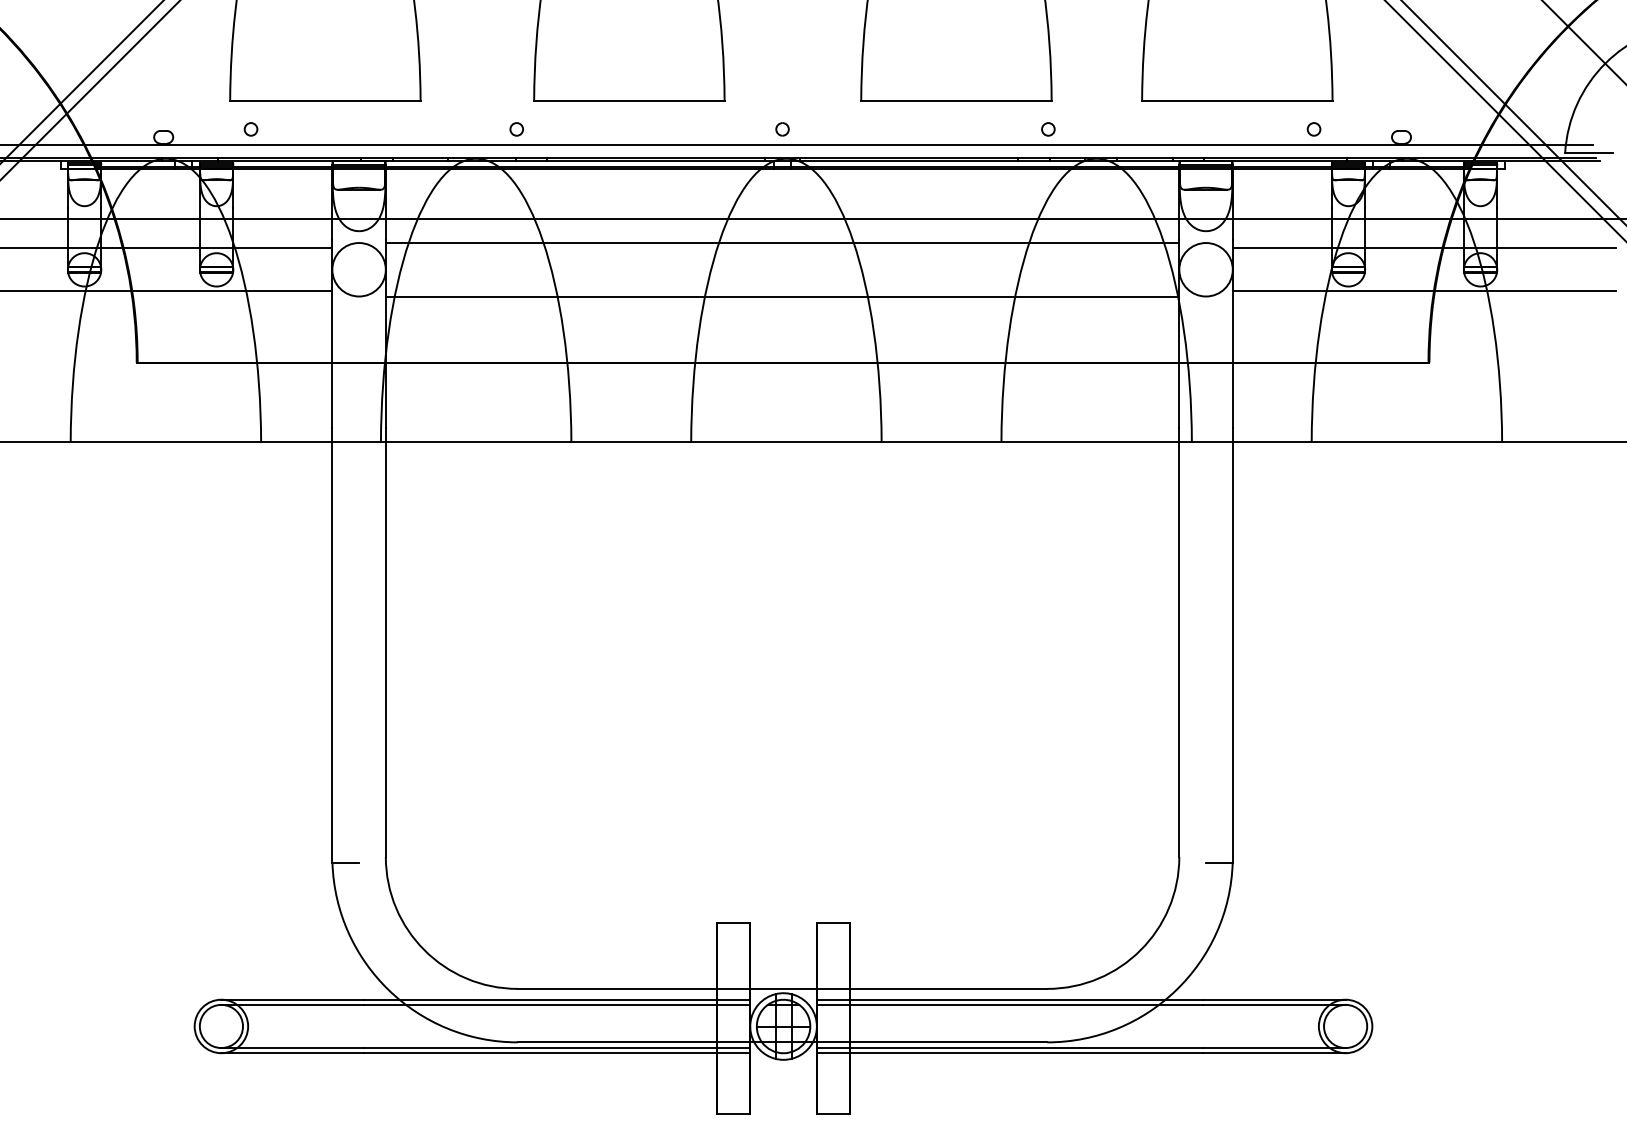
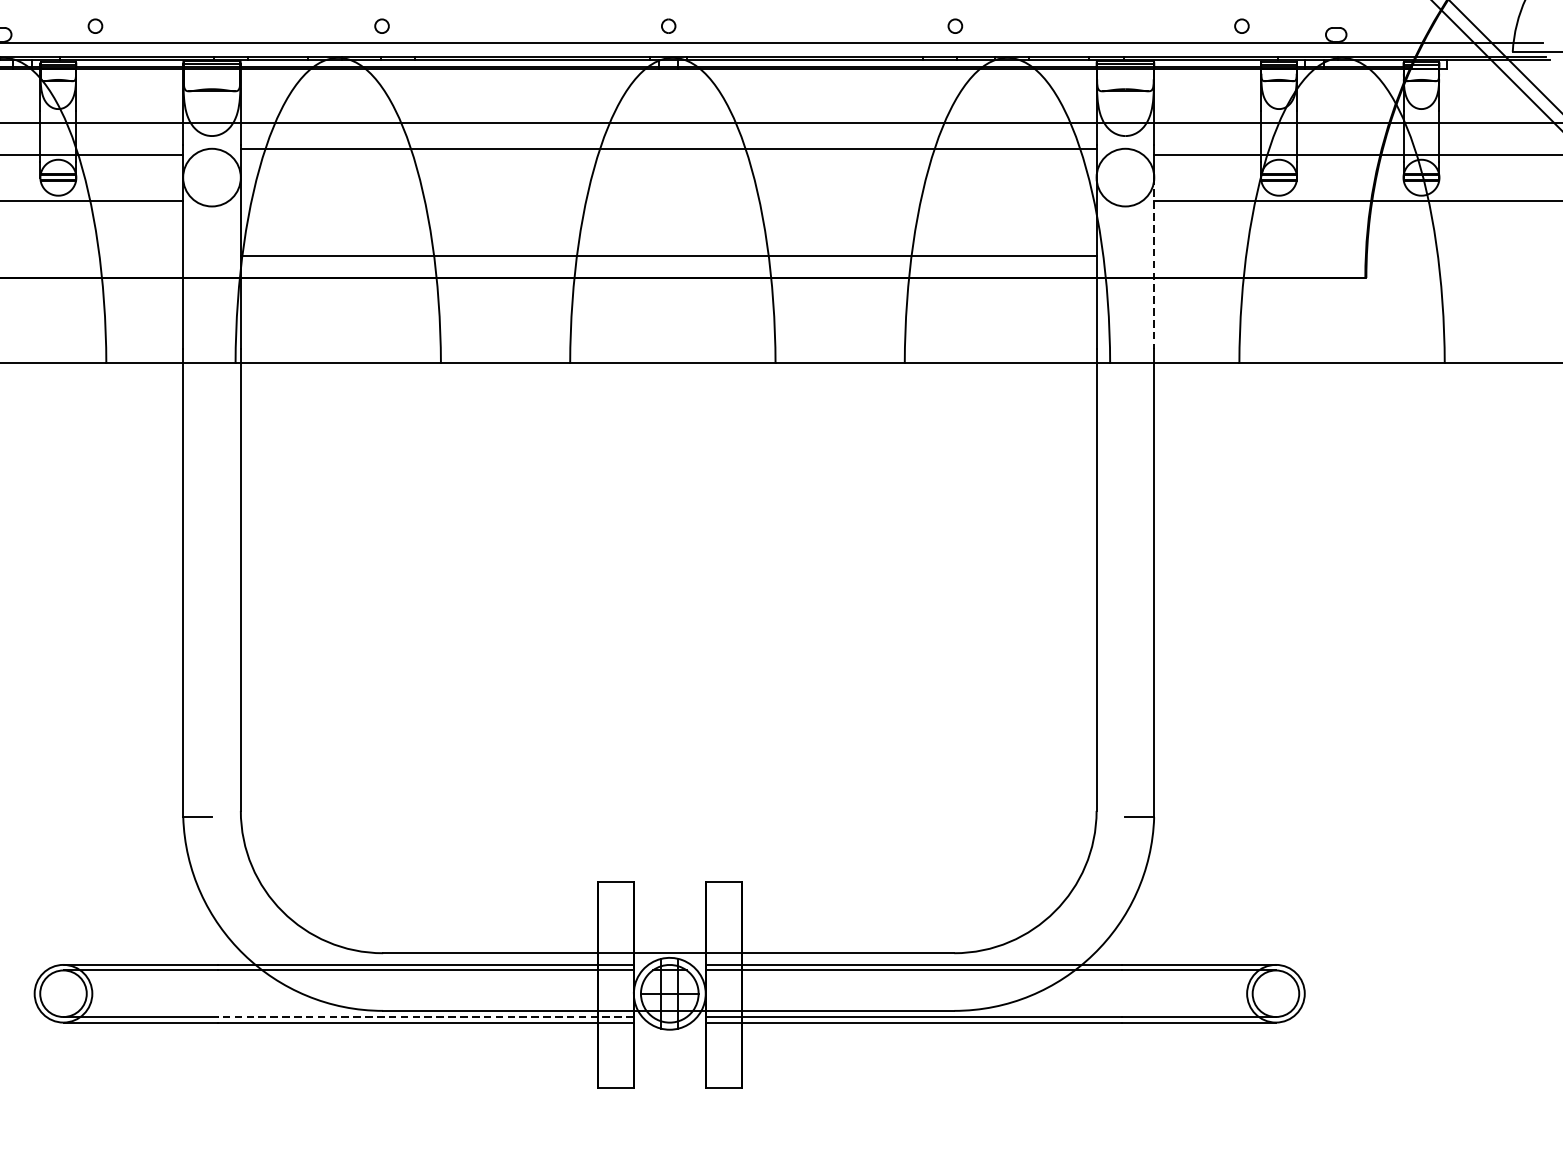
line: (782, 296) -> (668, 256), moved
line: (1232, 349) -> (1153, 263), solid -> dashed
line: (557, 1048) -> (425, 1017), solid -> dashed

